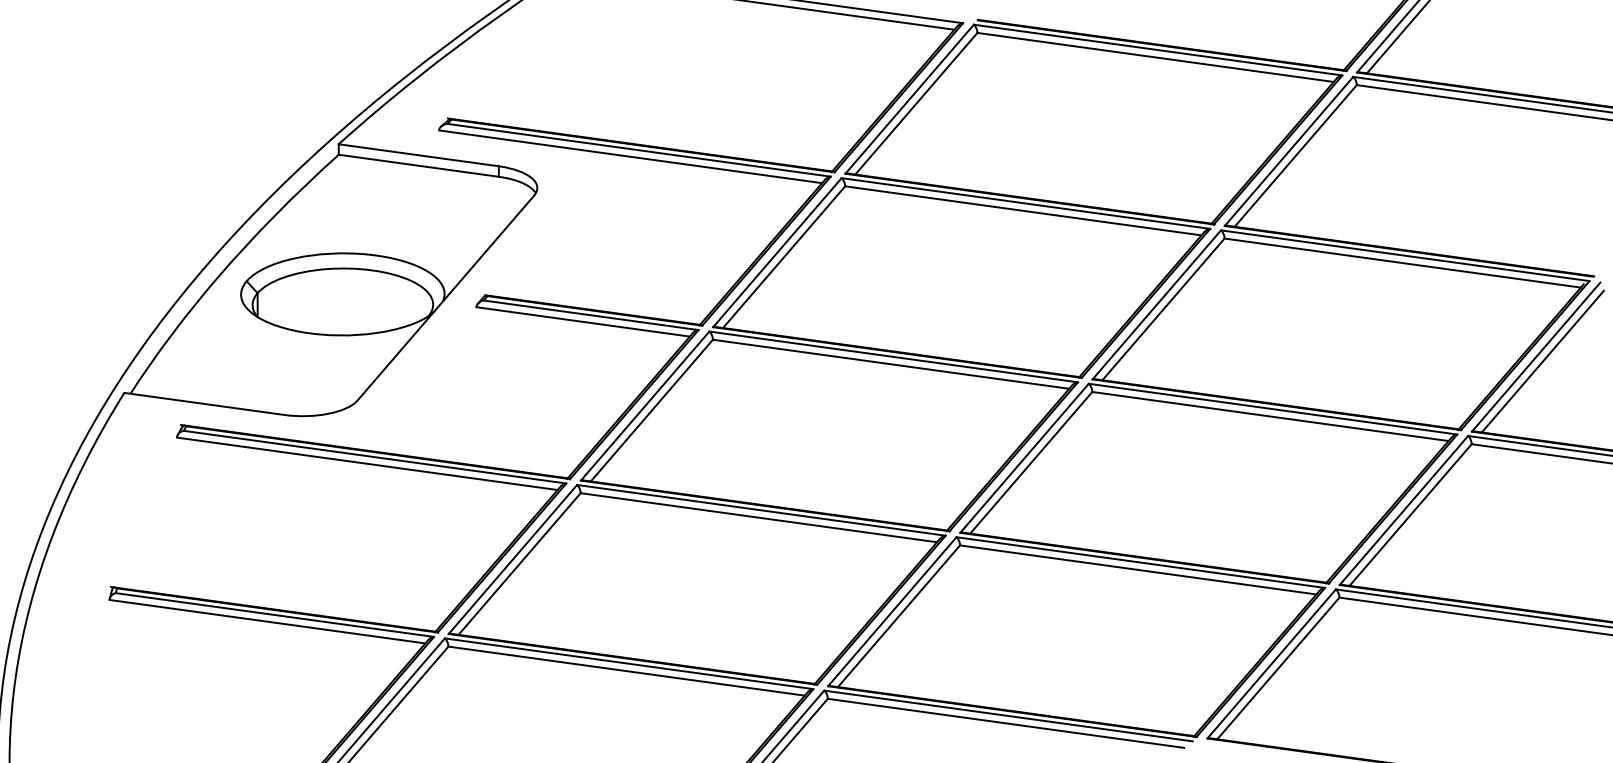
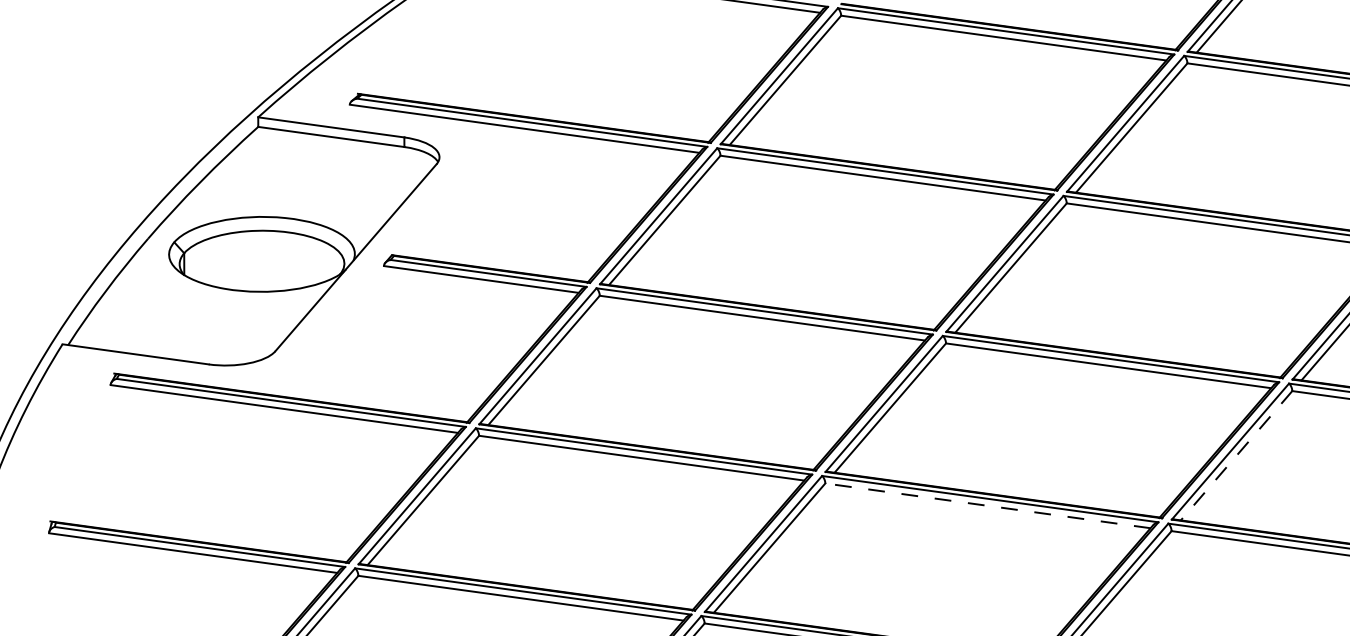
line: (1410, 515) -> (1236, 456), solid -> dashed
line: (1138, 569) -> (988, 505), solid -> dashed

